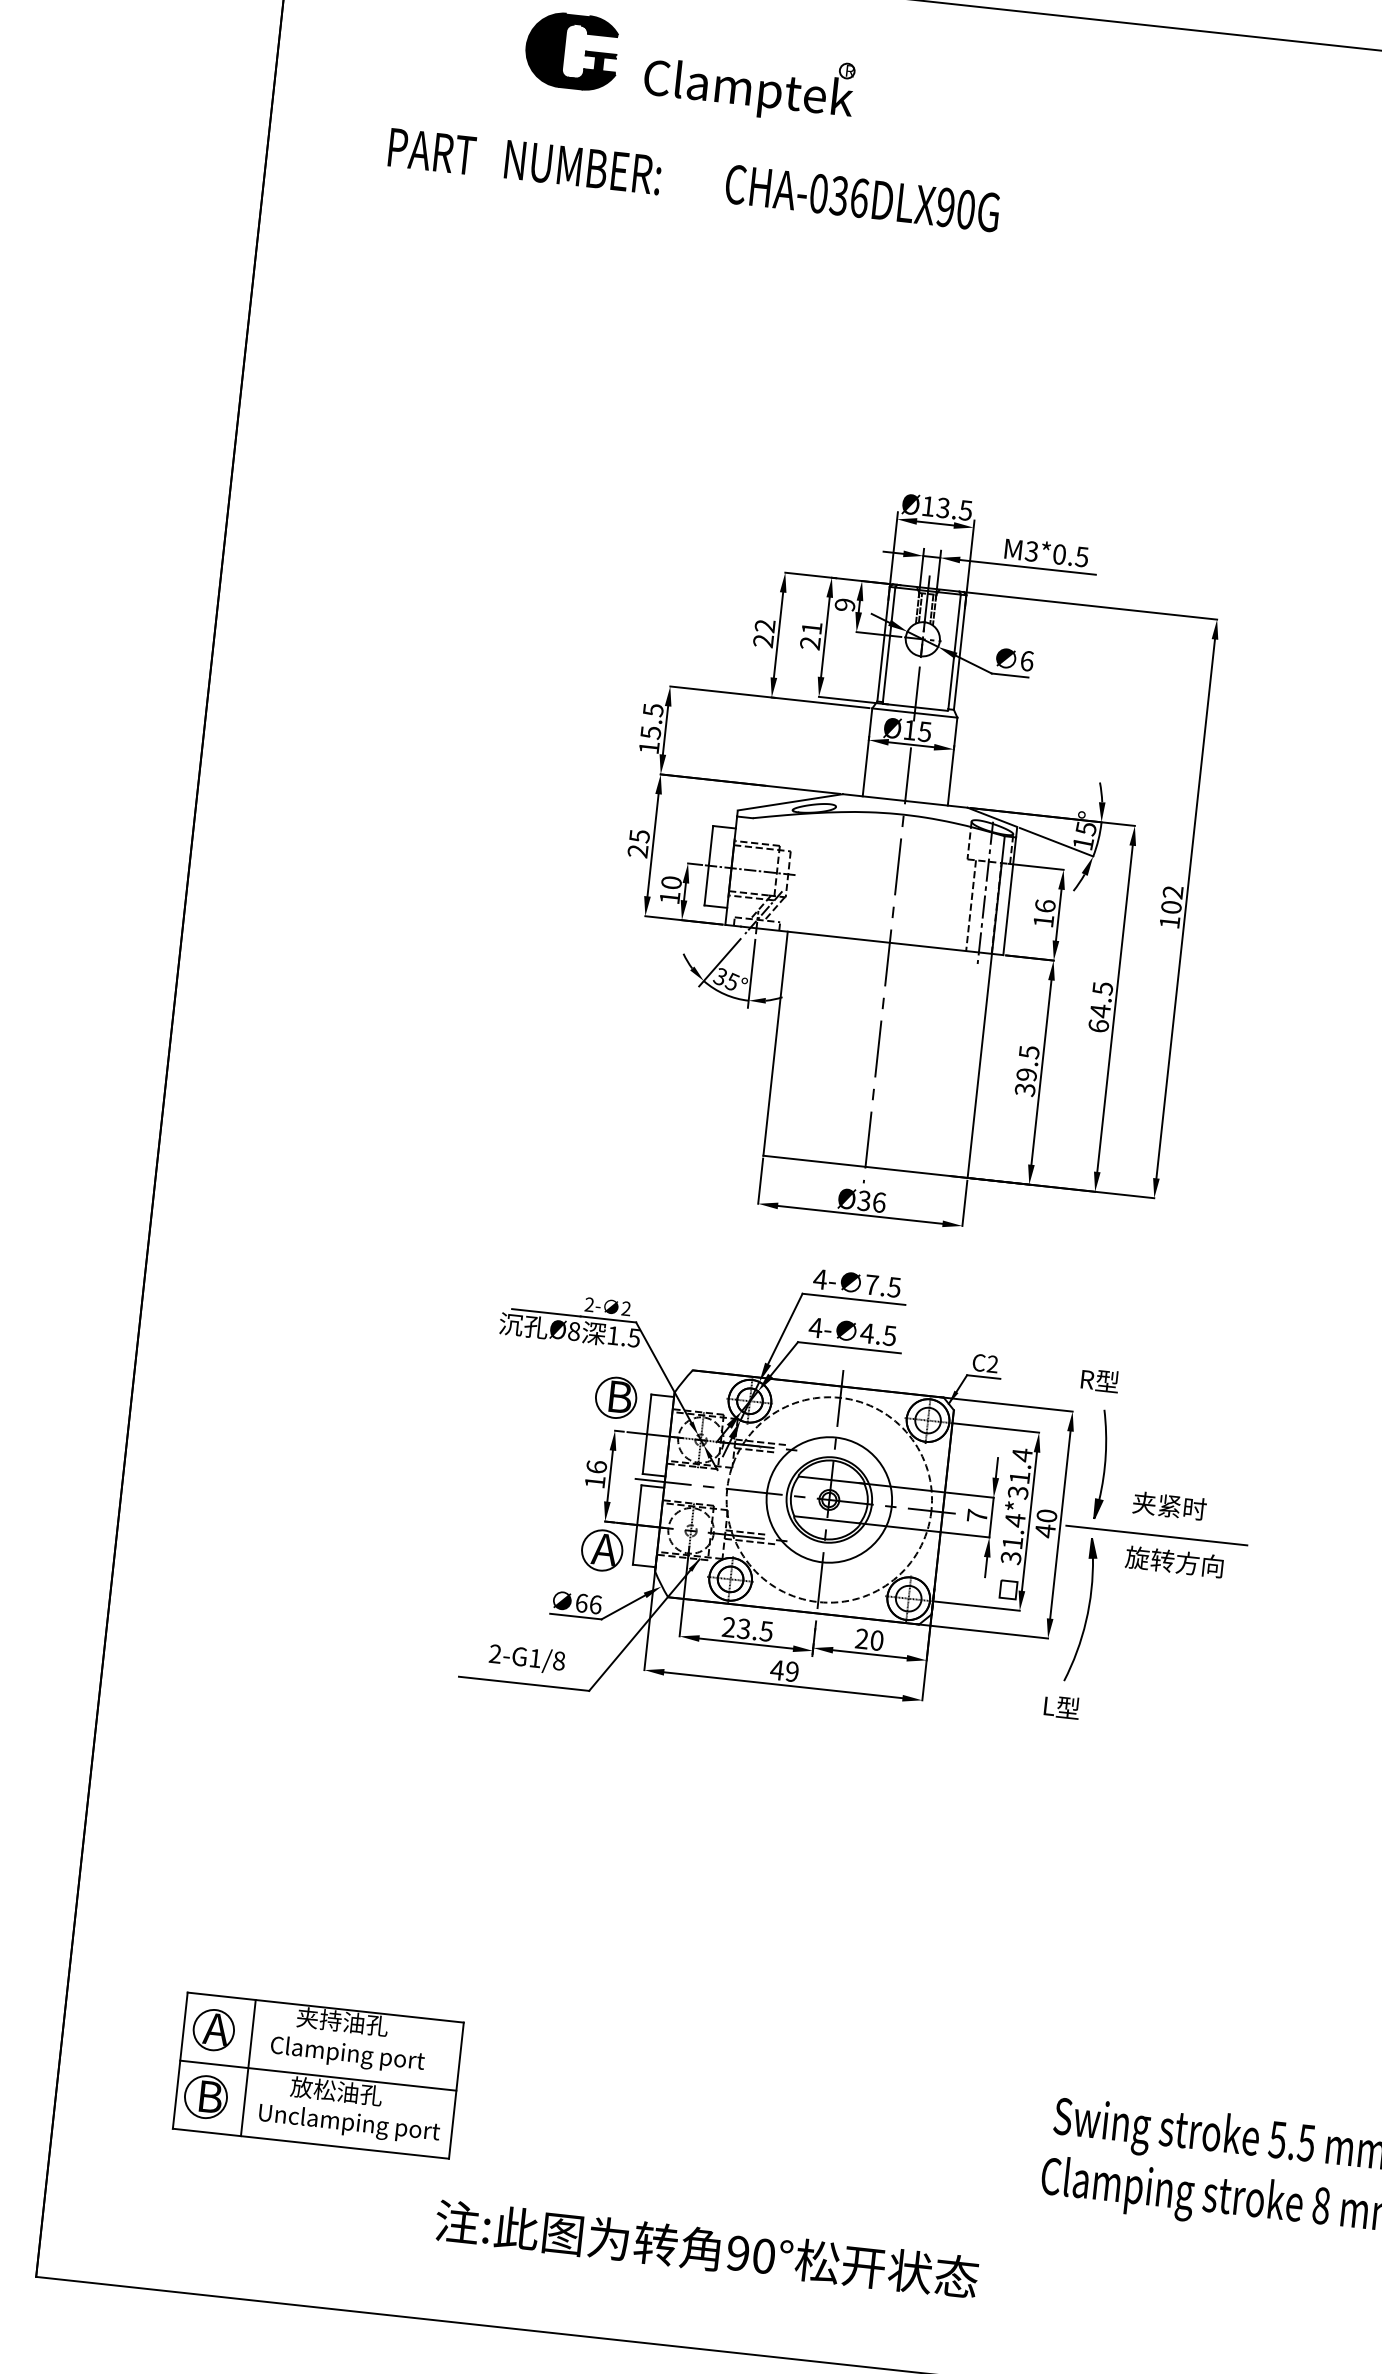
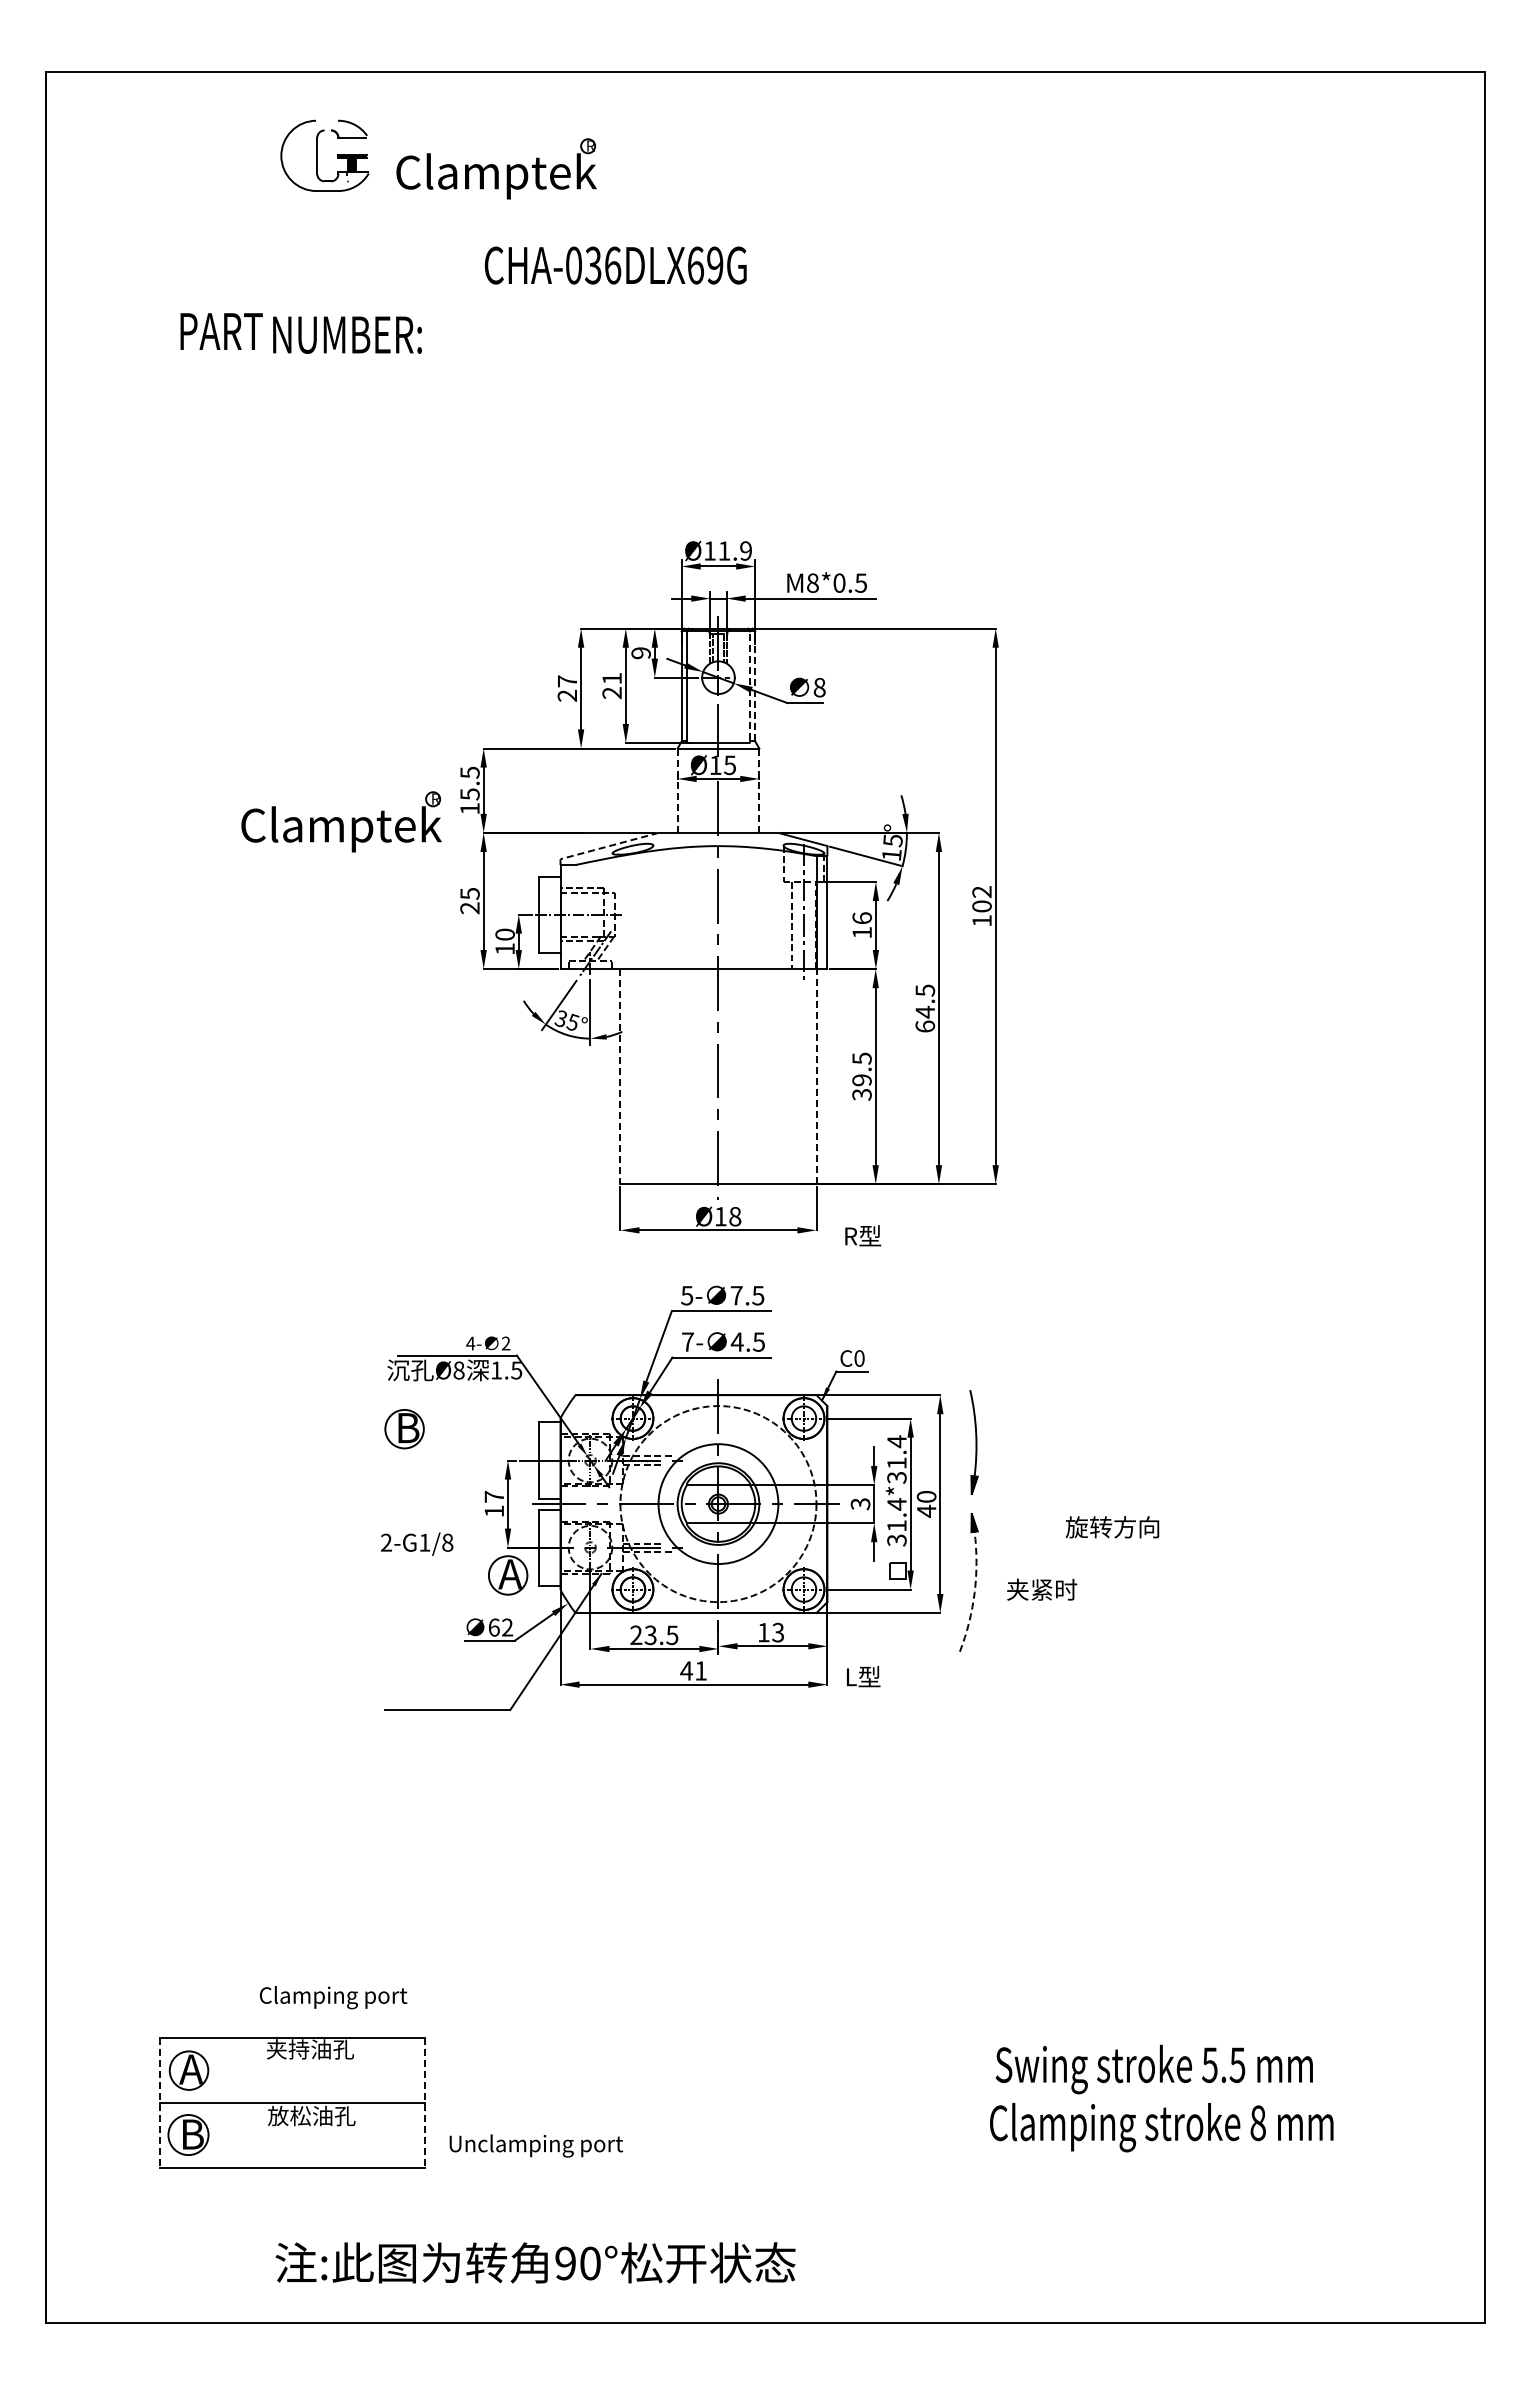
fill: (571, 50) -> (324, 155), removed
text: (432, 151) -> (221, 331), moved
text: (583, 166) -> (347, 334), moved
text: (955, 208) -> (705, 265), CHA-036DLX90G -> CHA-036DLX69G
text: (953, 508) -> (734, 550), Ø13.5 -> Ø11.9
text: (1031, 550) -> (812, 582), M3*0.5 -> M8*0.5
text: (764, 626) -> (566, 681), 22 -> 27
line: (954, 650) -> (749, 685), solid -> dashed
line: (960, 651) -> (755, 685), solid -> dashed
text: (1026, 660) -> (819, 687), 6 -> 8
part: (513, 746) -> (341, 821), added
line: (867, 753) -> (677, 791), solid -> dashed
line: (952, 761) -> (759, 790), solid -> dashed
line: (790, 802) -> (609, 846), solid -> dashed
line: (775, 1043) -> (620, 1076), solid -> dashed
line: (979, 1065) -> (816, 1076), solid -> dashed
text: (871, 1201) -> (727, 1216), Ø36 -> Ø18
text: (819, 1279) -> (686, 1295), 4- -> 5-
text: (589, 1304) -> (470, 1343), 2- -> 4-
text: (815, 1327) -> (687, 1341), 4- -> 7-
text: (992, 1364) -> (859, 1358), C2 -> C0
text: (1100, 1380) -> (863, 1235), moved
part: (615, 1398) -> (404, 1429), moved
text: (596, 1466) -> (494, 1496), 16 -> 17
text: (1170, 1505) -> (1042, 1589), moved
text: (977, 1516) -> (860, 1504), 7 -> 3
line: (1156, 1535) -> (1032, 1504), removed
text: (1174, 1562) -> (1112, 1527), moved
text: (595, 1604) -> (507, 1627), 66 -> 62
arc: (1085, 1621) -> (974, 1592), solid -> dashed
text: (868, 1639) -> (770, 1632), 20 -> 13
text: (527, 1658) -> (417, 1543), moved
text: (791, 1671) -> (700, 1670), 49 -> 41
text: (1061, 1706) -> (863, 1676), moved
text: (347, 2055) -> (333, 1997), moved
line: (180, 2061) -> (160, 2103), solid -> dashed
line: (248, 2067) -> (225, 2102), removed
line: (456, 2091) -> (425, 2103), solid -> dashed
text: (349, 2123) -> (536, 2145), moved
text: (706, 2248) -> (535, 2262), moved

